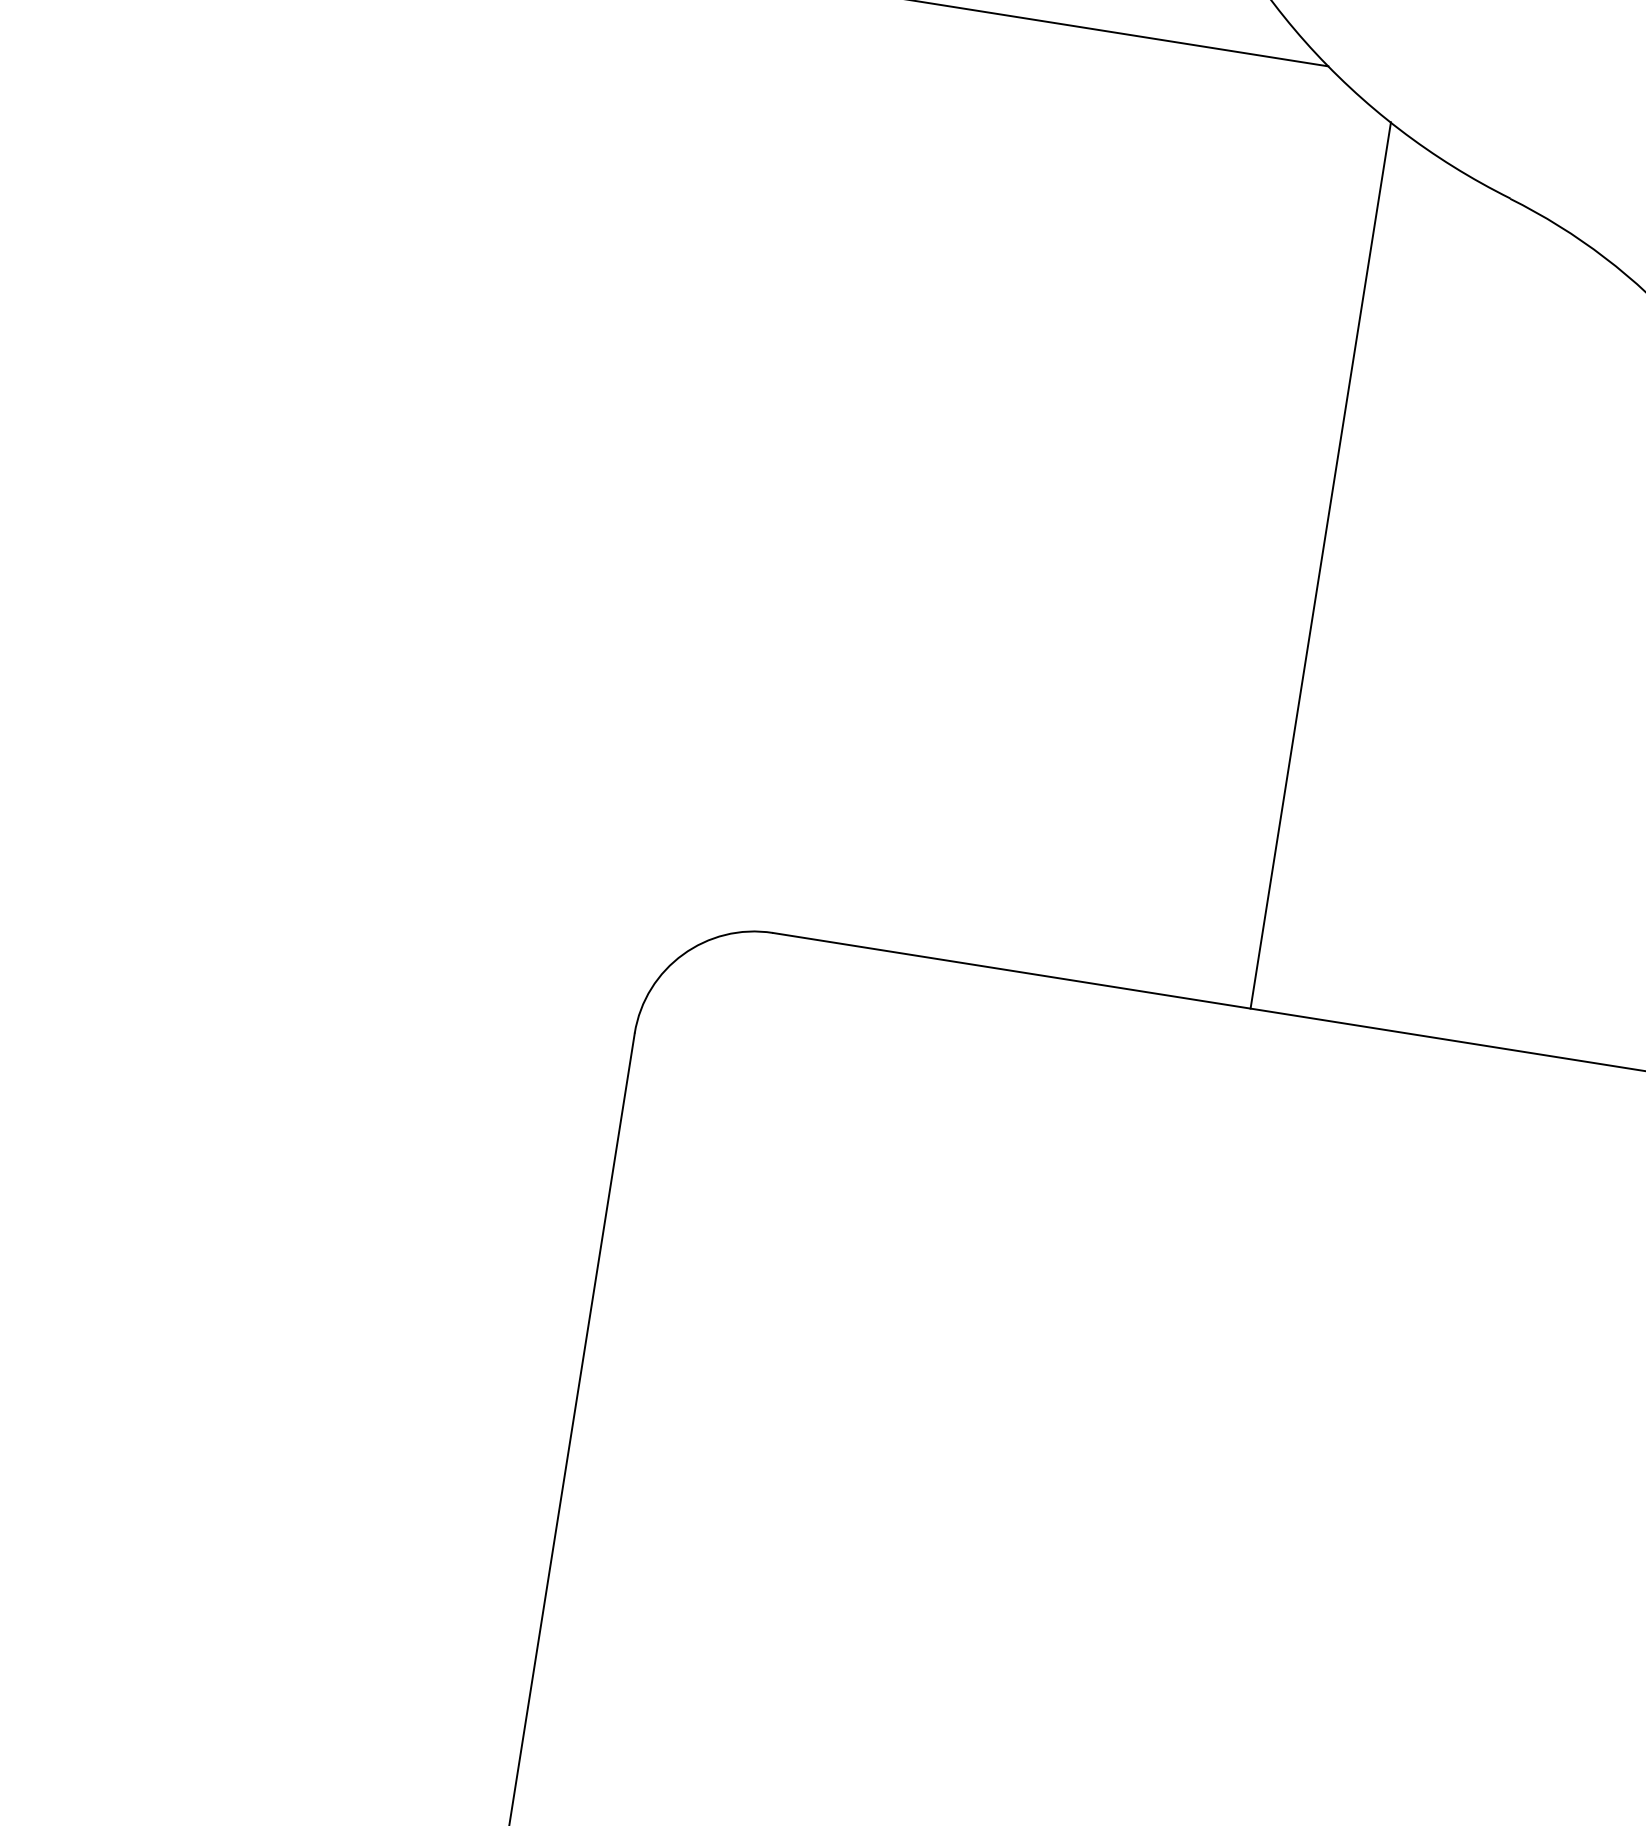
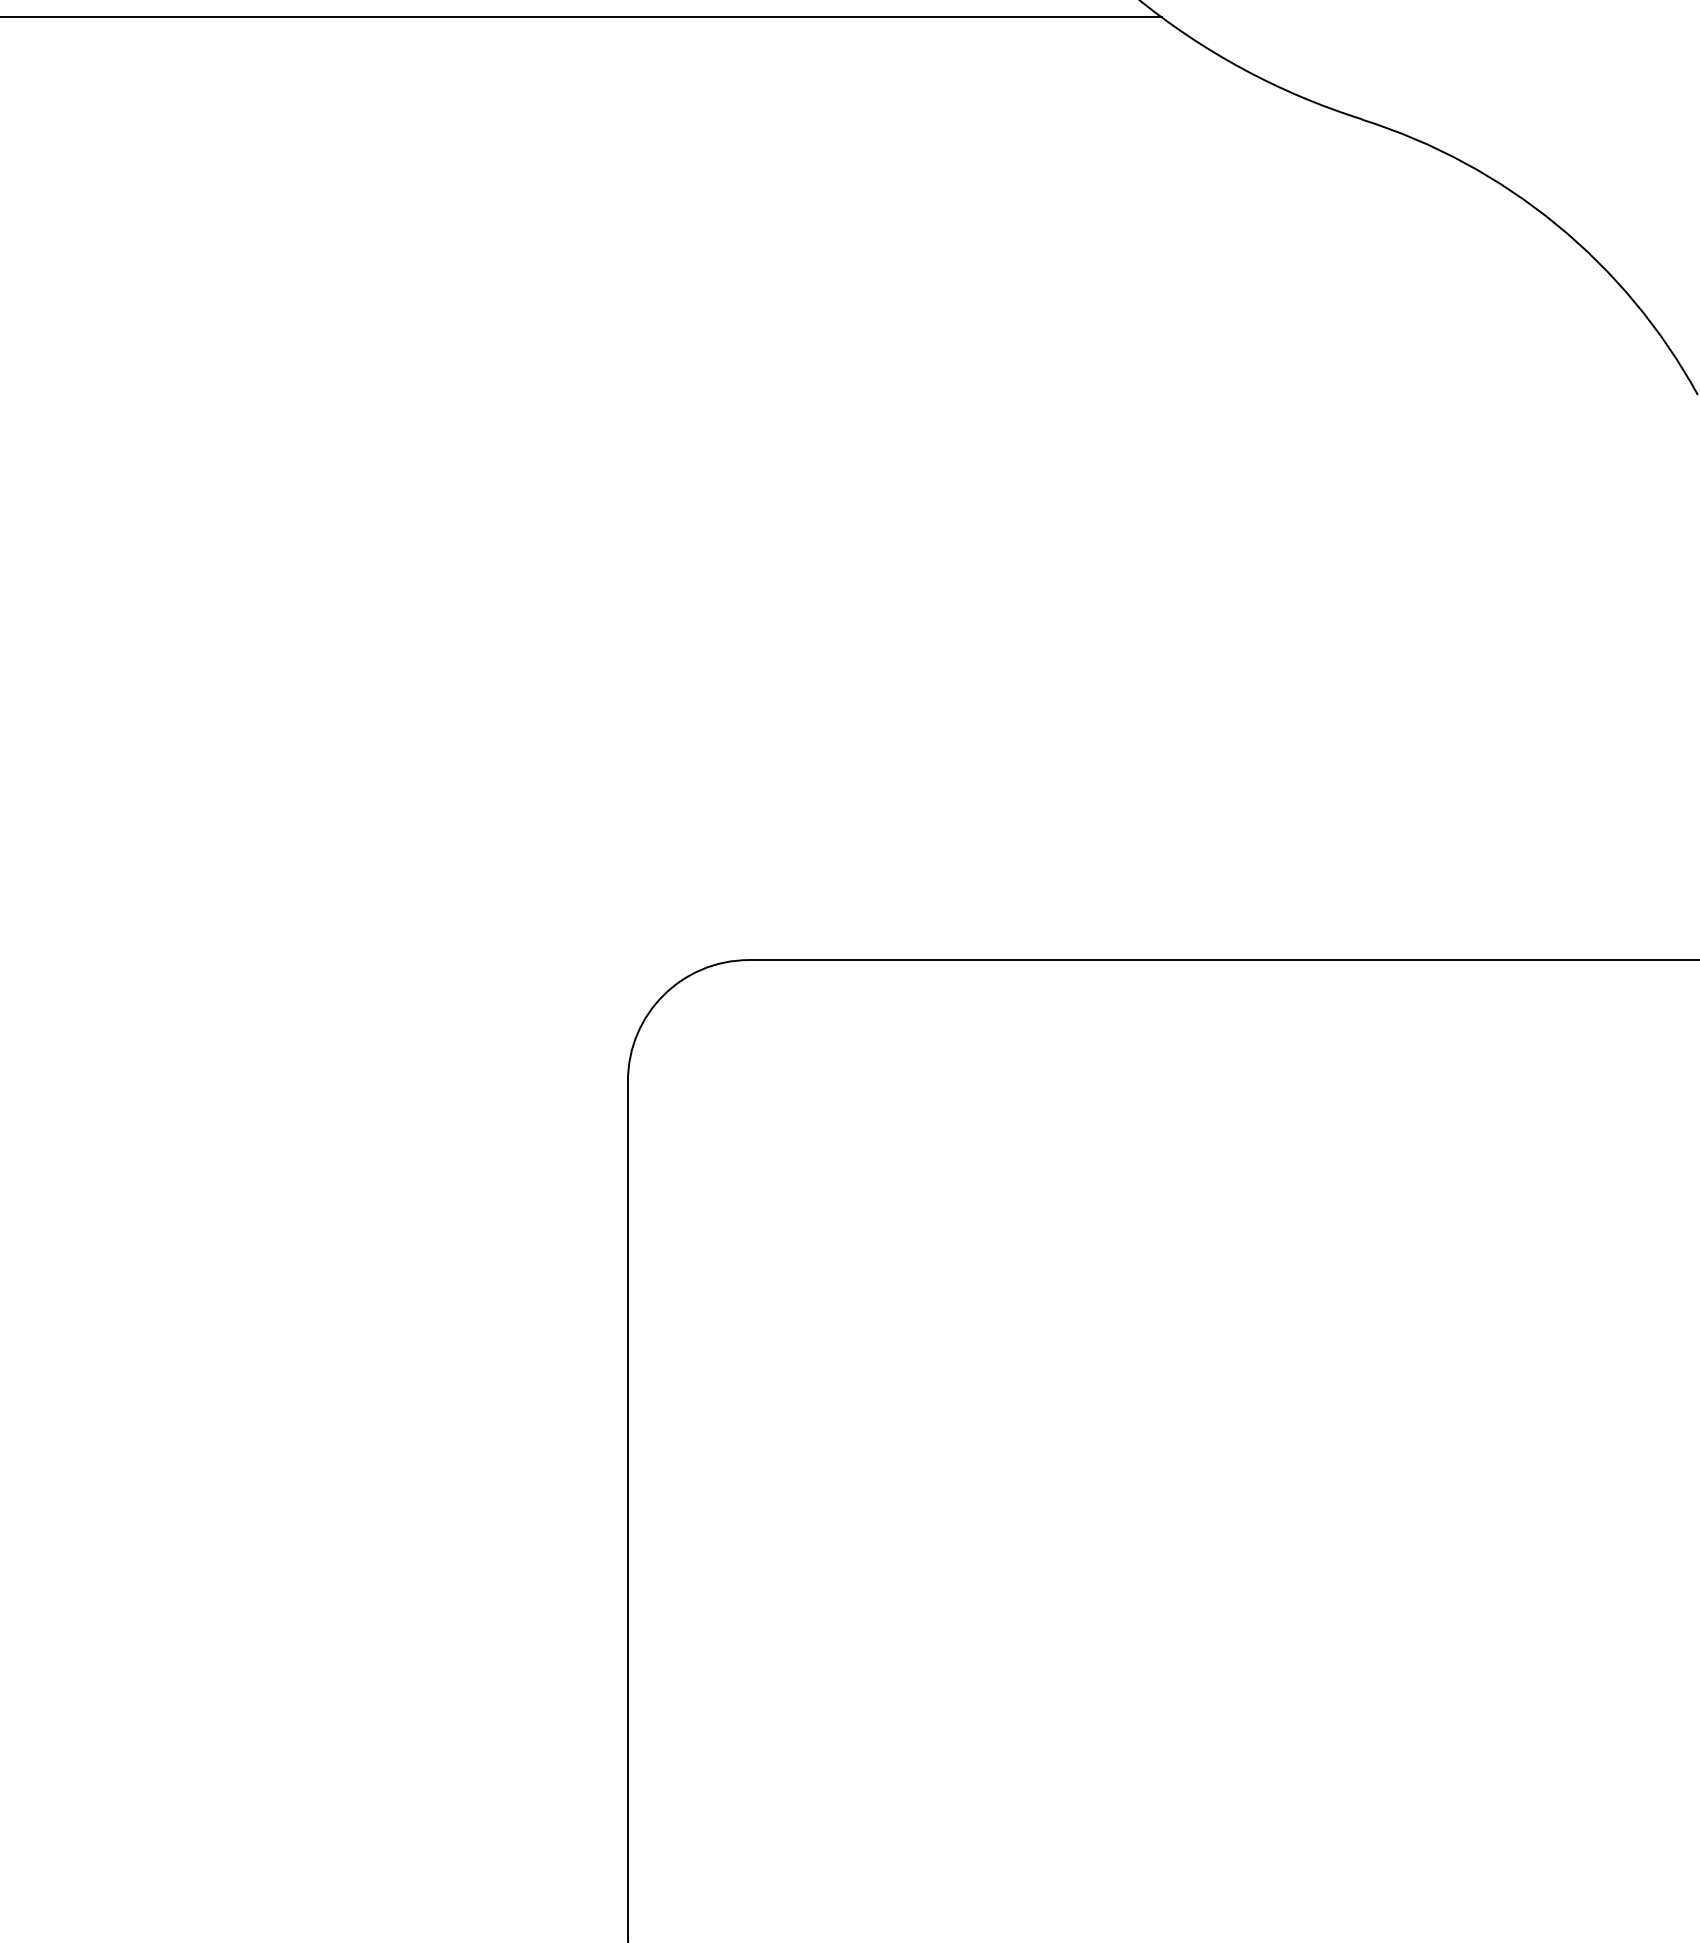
line: (1320, 565) -> (1232, 511), removed

